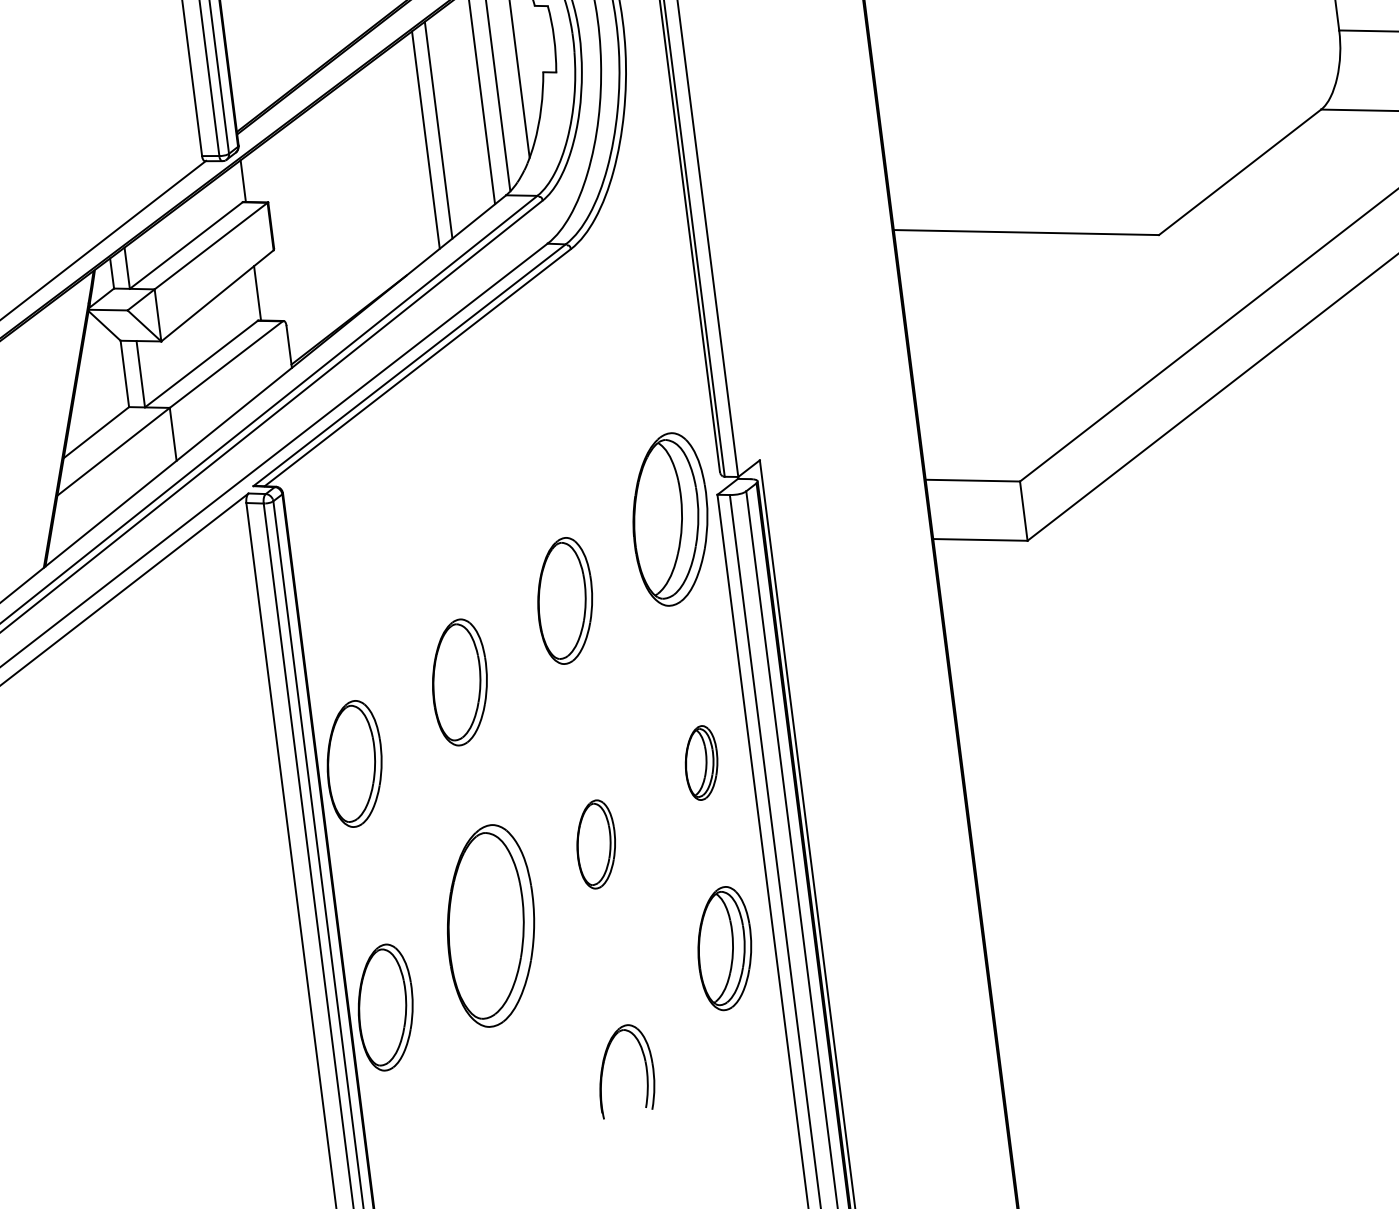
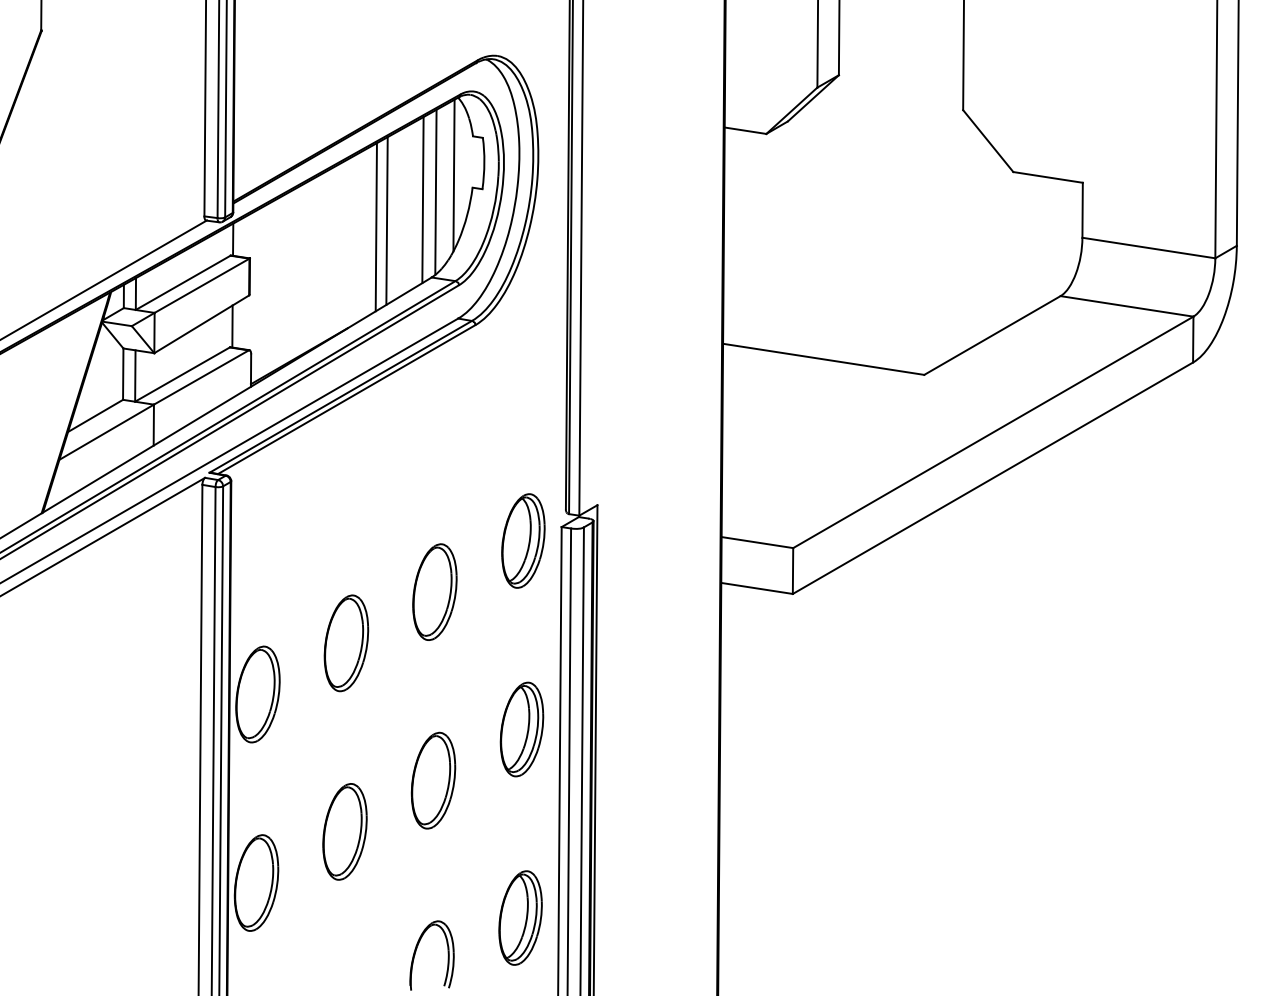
part: (670, 518) -> (523, 540), size x0.71
part: (700, 763) -> (521, 729), size x1.67
part: (596, 844) -> (433, 780), size x1.43
part: (490, 925) -> (344, 831), size x0.62
part: (724, 947) -> (520, 917), moved

